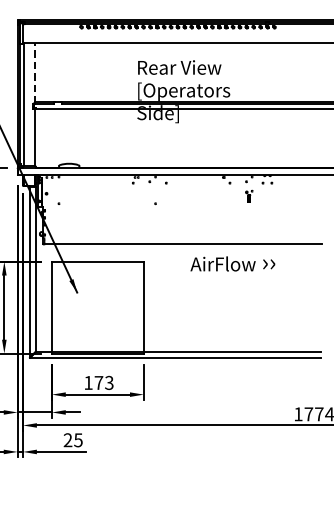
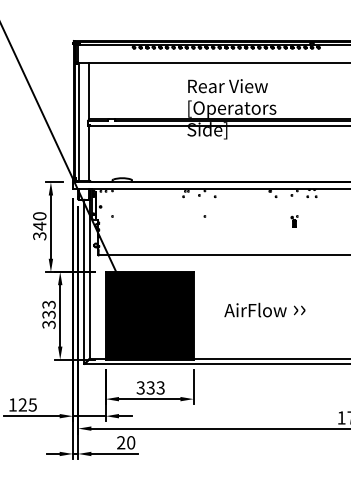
line: (34, 73) -> (89, 91), dashed -> solid
part: (249, 196) -> (294, 221), moved
text: (232, 263) -> (264, 309), moved
hatch: (97, 307) -> (149, 315), added
text: (93, 382) -> (145, 387), 173 -> 333
text: (78, 439) -> (131, 442), 25 -> 20

